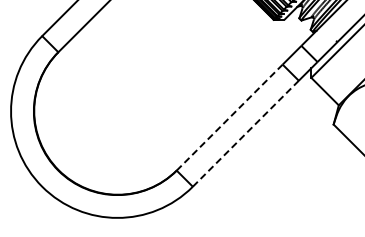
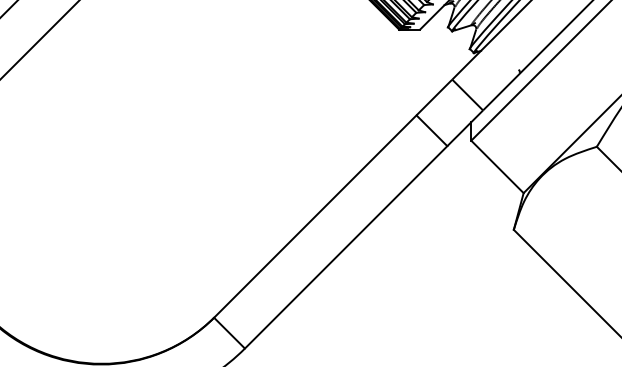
line: (229, 117) -> (314, 216), dashed -> solid
line: (245, 133) -> (345, 246), dashed -> solid

